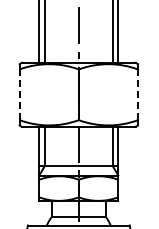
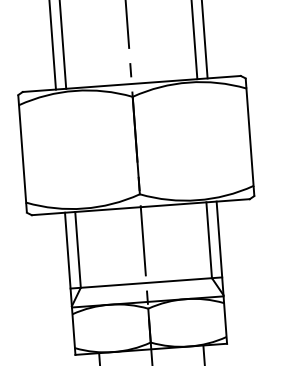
line: (19, 95) -> (22, 155), dashed -> solid
line: (138, 95) -> (251, 138), dashed -> solid

